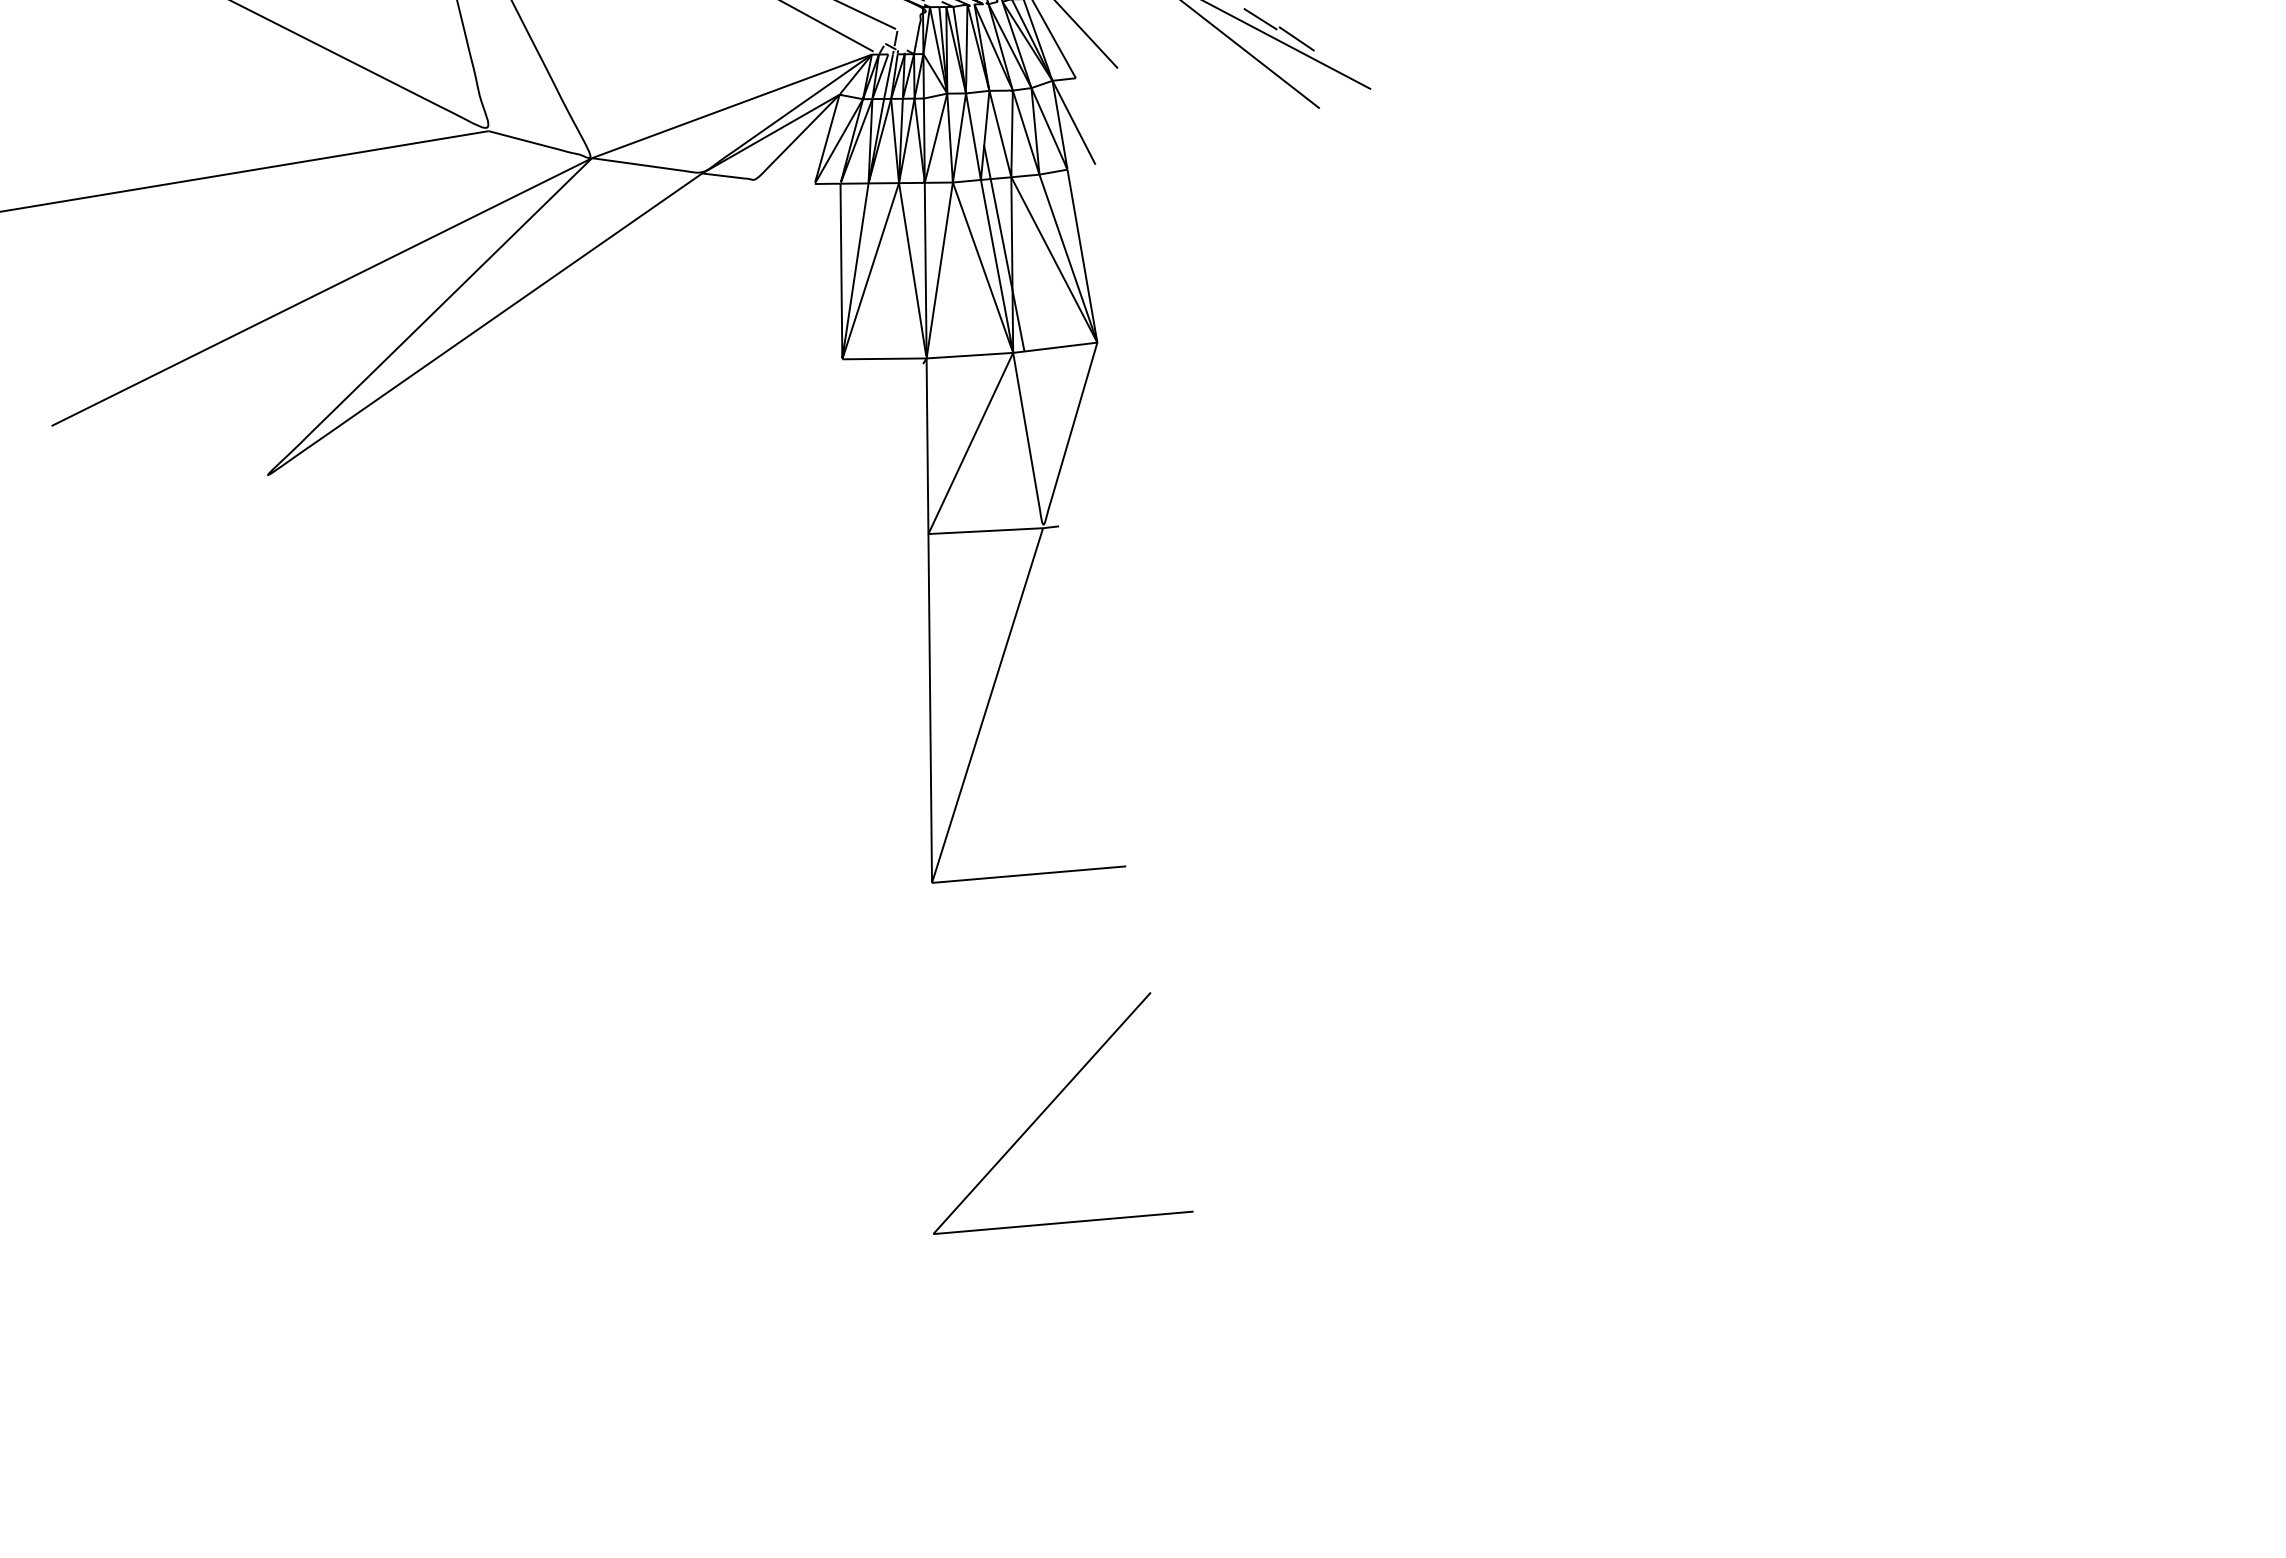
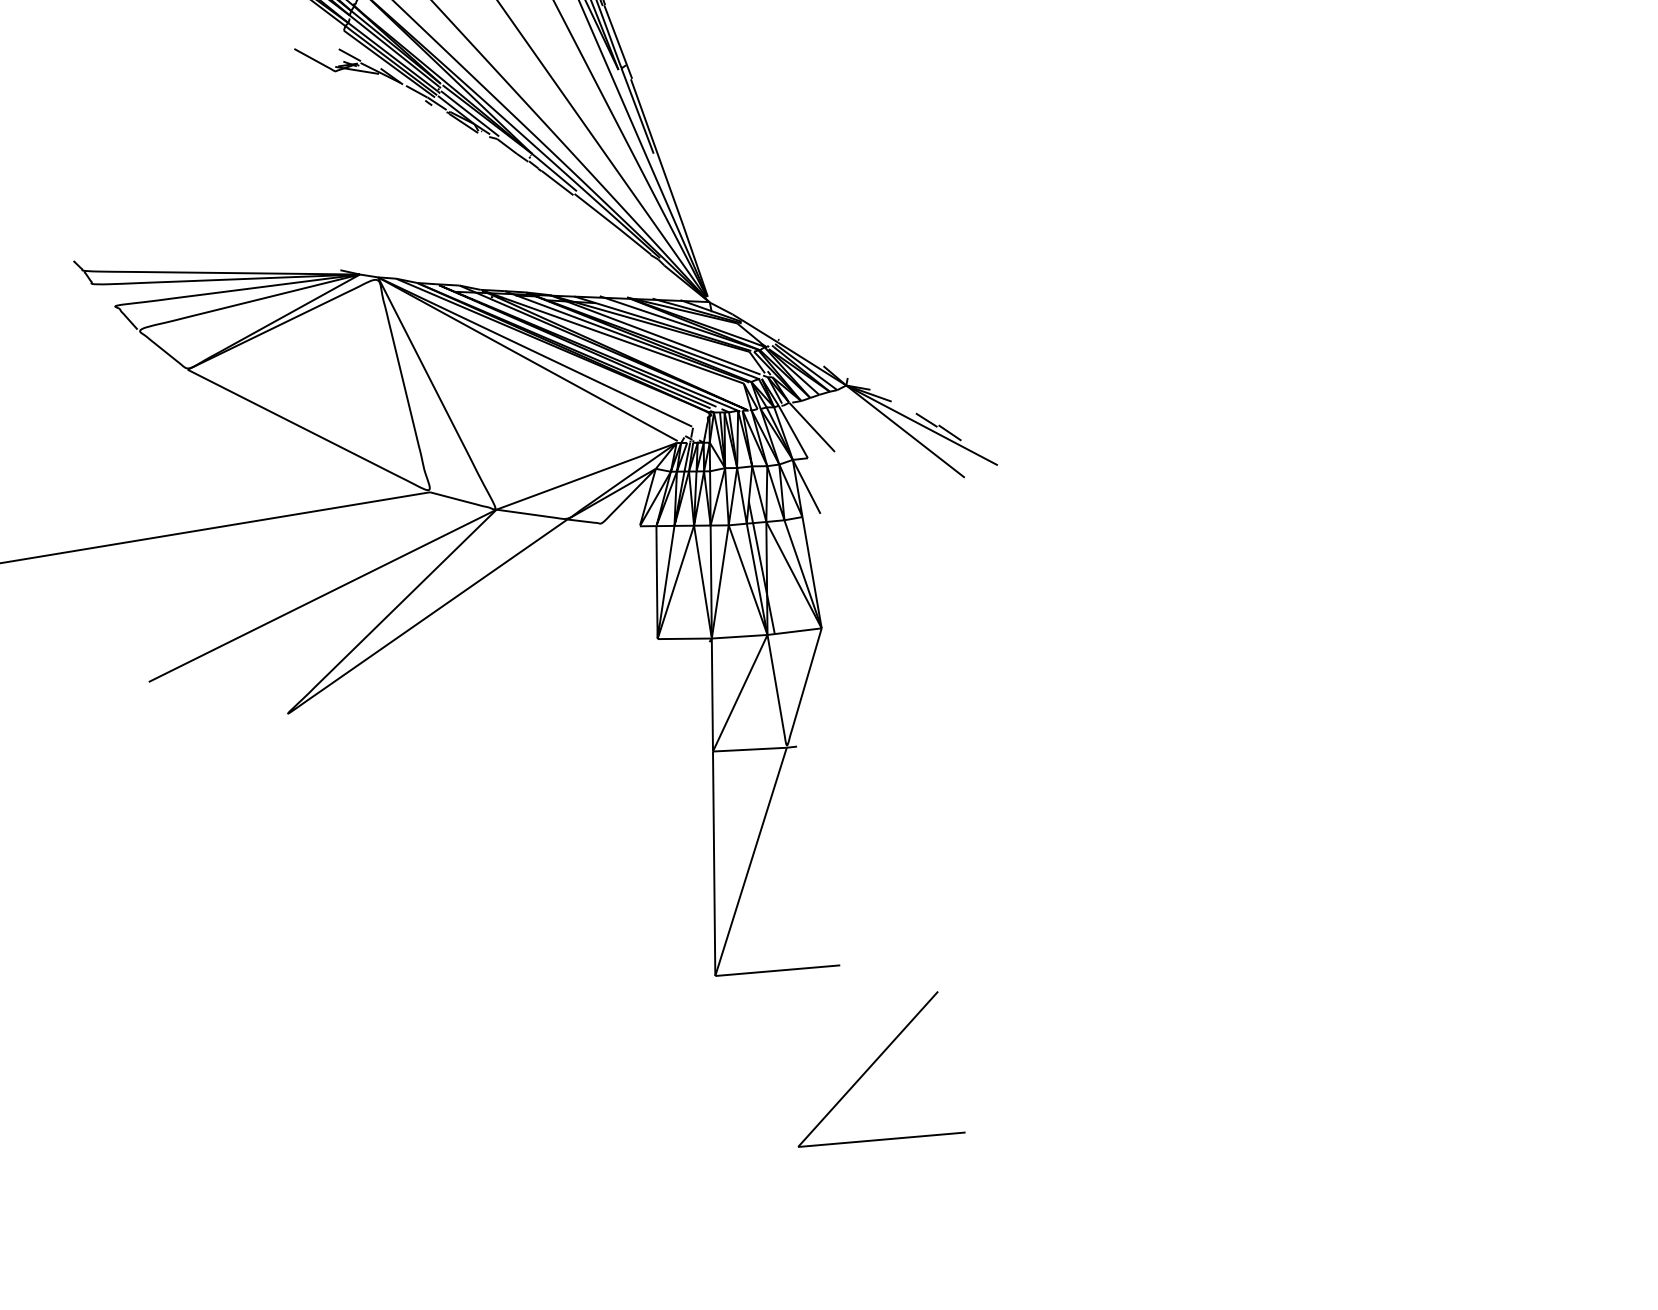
part: (1053, 1102) -> (875, 1062), moved

